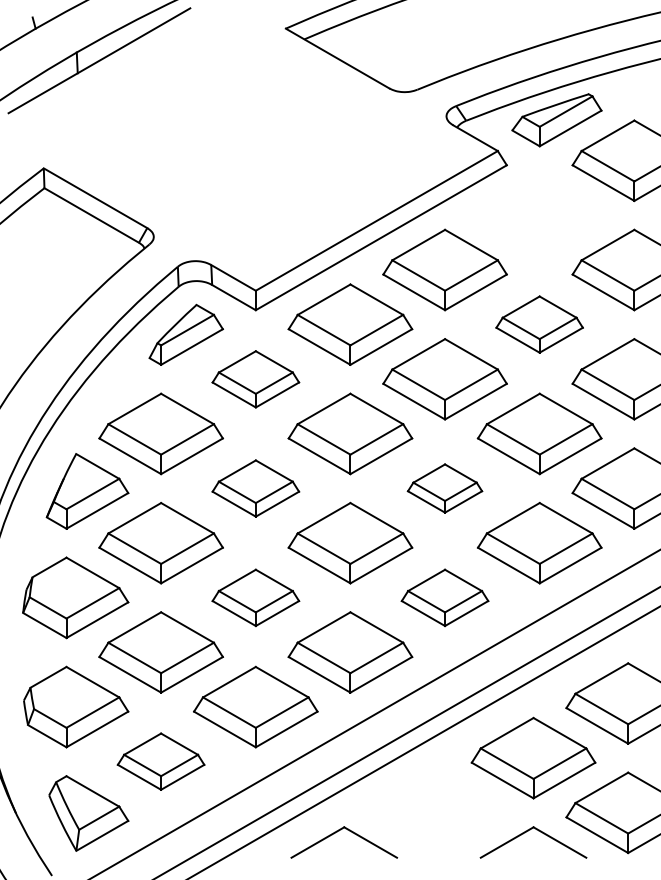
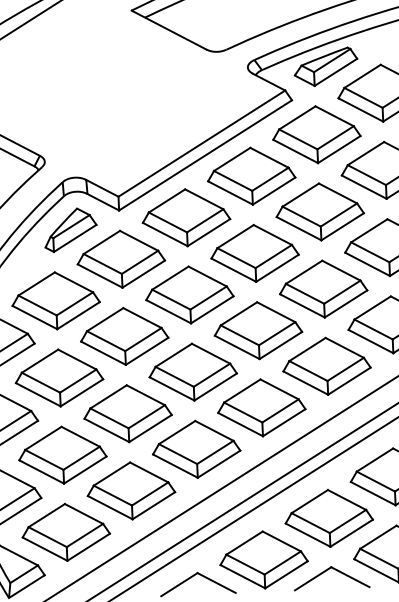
part: (539, 215) -> (316, 134), added
part: (539, 324) -> (319, 211), size x1.43
part: (255, 379) -> (121, 259), size x1.43
part: (255, 488) -> (124, 336), size x1.43
part: (444, 488) -> (257, 330), size x1.67
part: (255, 597) -> (127, 413), size x1.43
part: (444, 597) -> (261, 407), size x1.43
part: (160, 761) -> (65, 532), size x1.43
part: (438, 812) -> (263, 559), added

